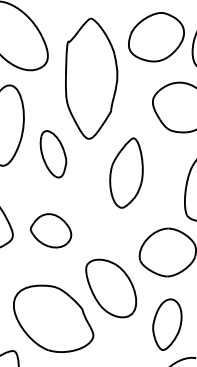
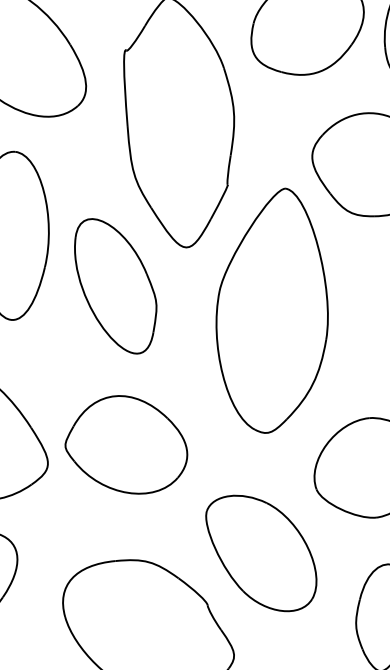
part: (53, 154) -> (116, 286), size x1.43
part: (126, 172) -> (271, 309), size x1.67
part: (50, 230) -> (124, 444), size x1.43

